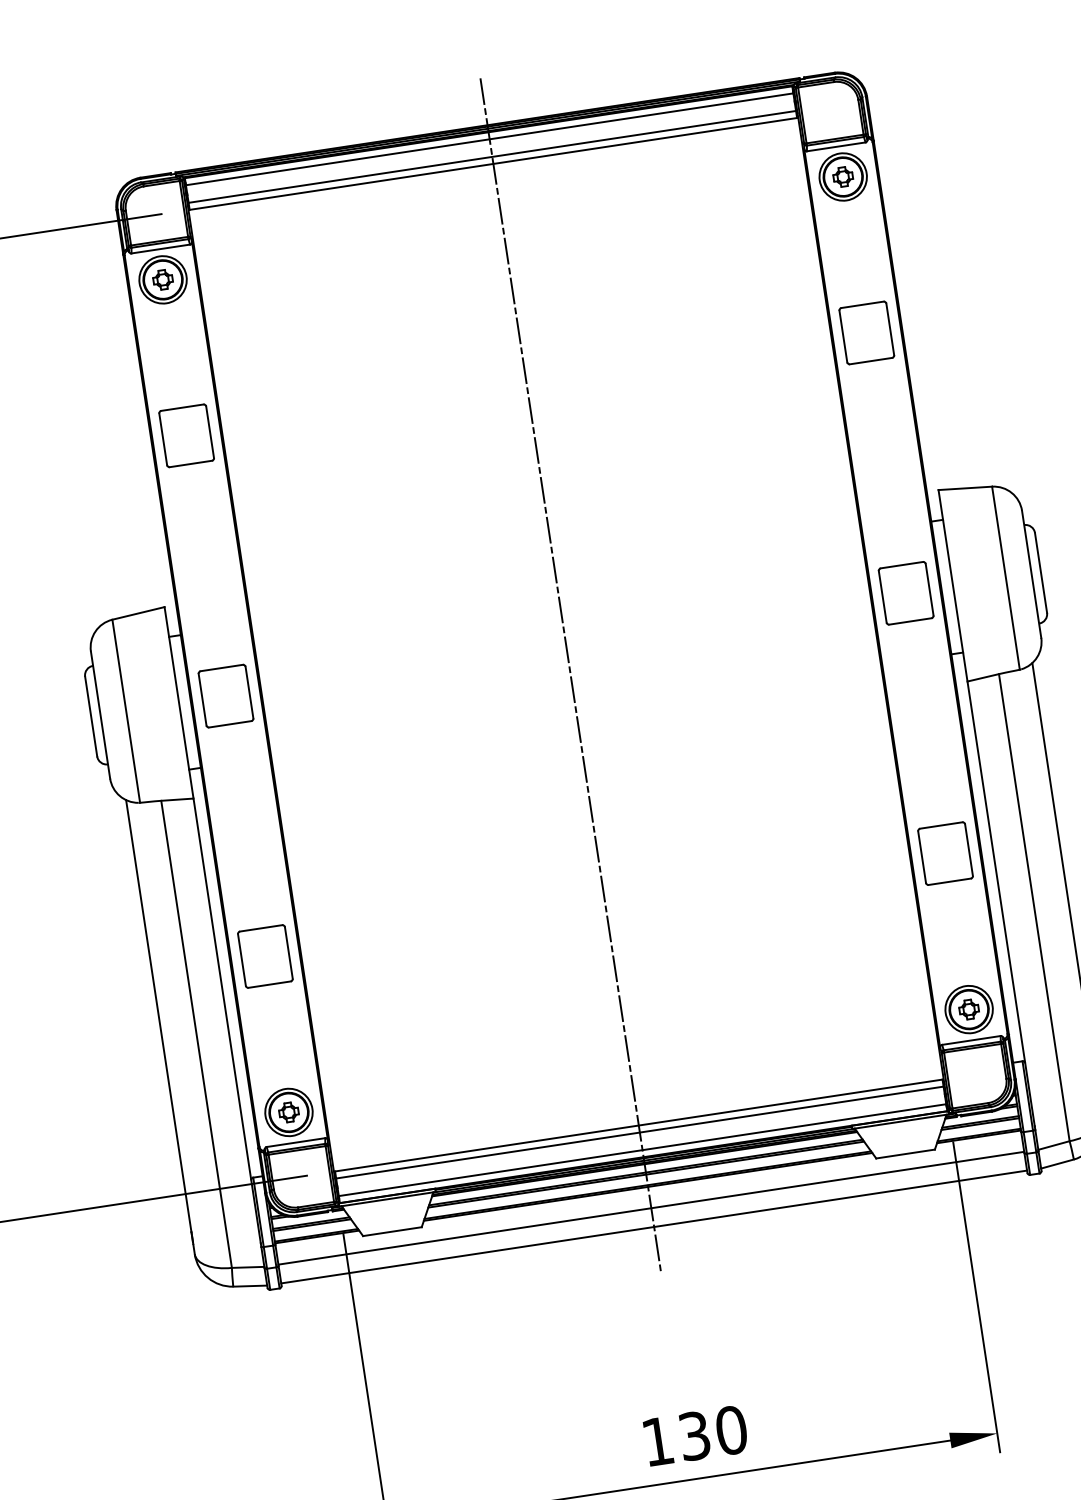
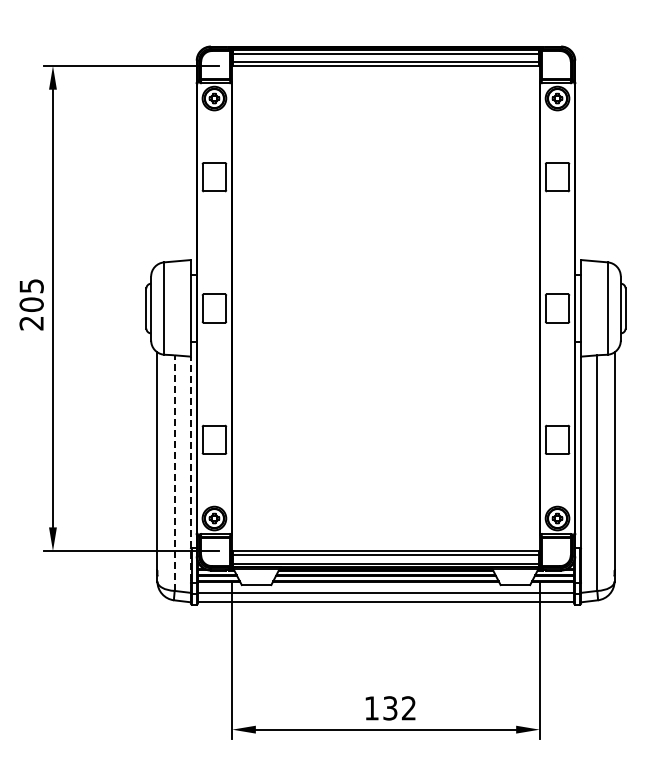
line: (571, 674) -> (386, 323), removed
line: (226, 1020) -> (190, 468), solid -> dashed
line: (196, 1035) -> (174, 473), solid -> dashed
text: (730, 1430) -> (408, 708), 130 -> 132

